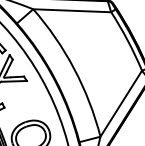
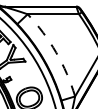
arc: (74, 68) -> (56, 52), solid -> dashed

